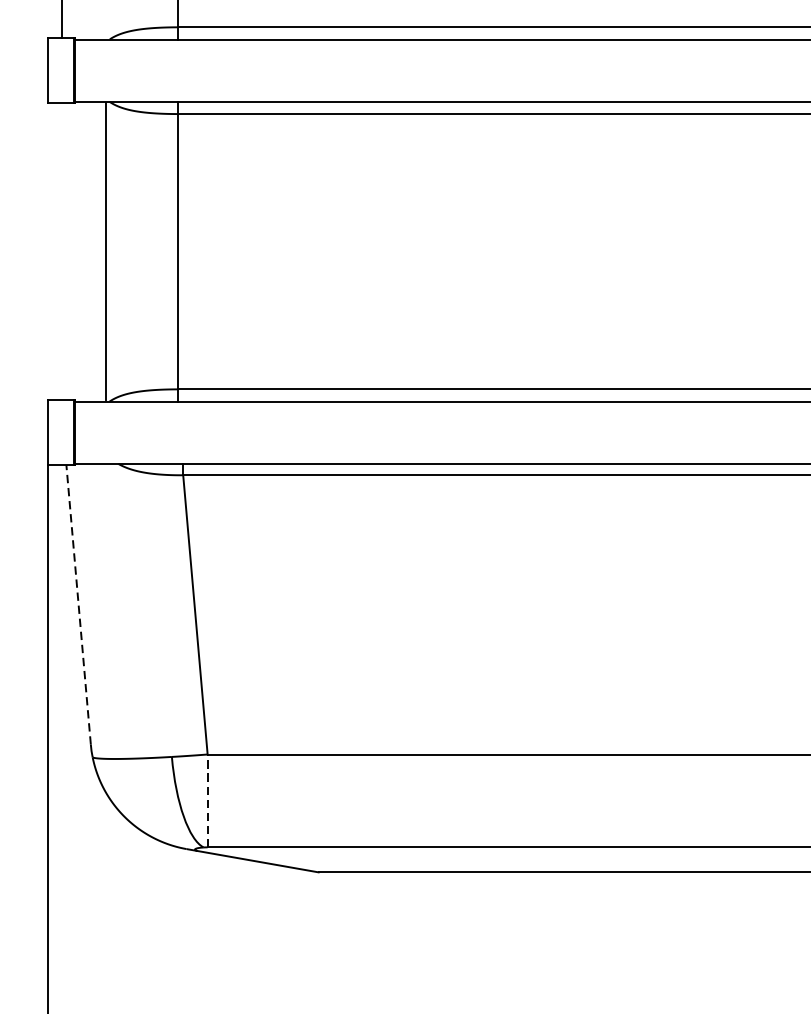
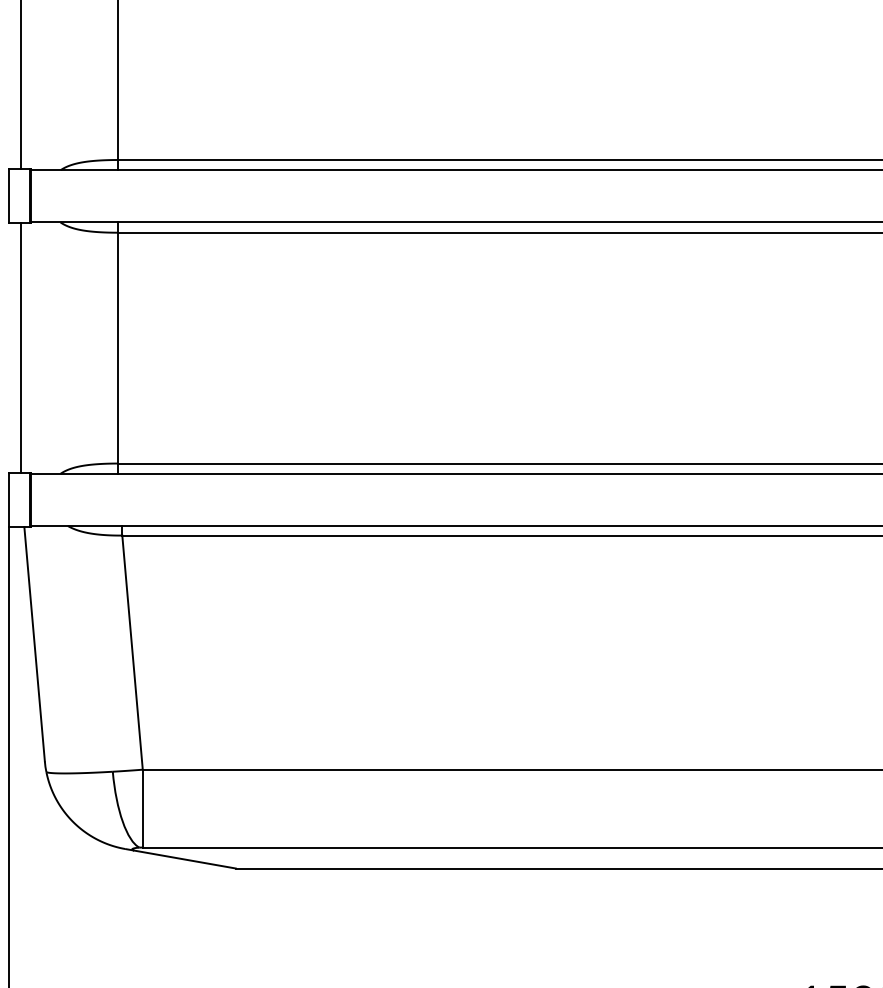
line: (105, 250) -> (20, 347), moved
line: (78, 605) -> (34, 644), dashed -> solid
line: (207, 800) -> (142, 808), dashed -> solid

